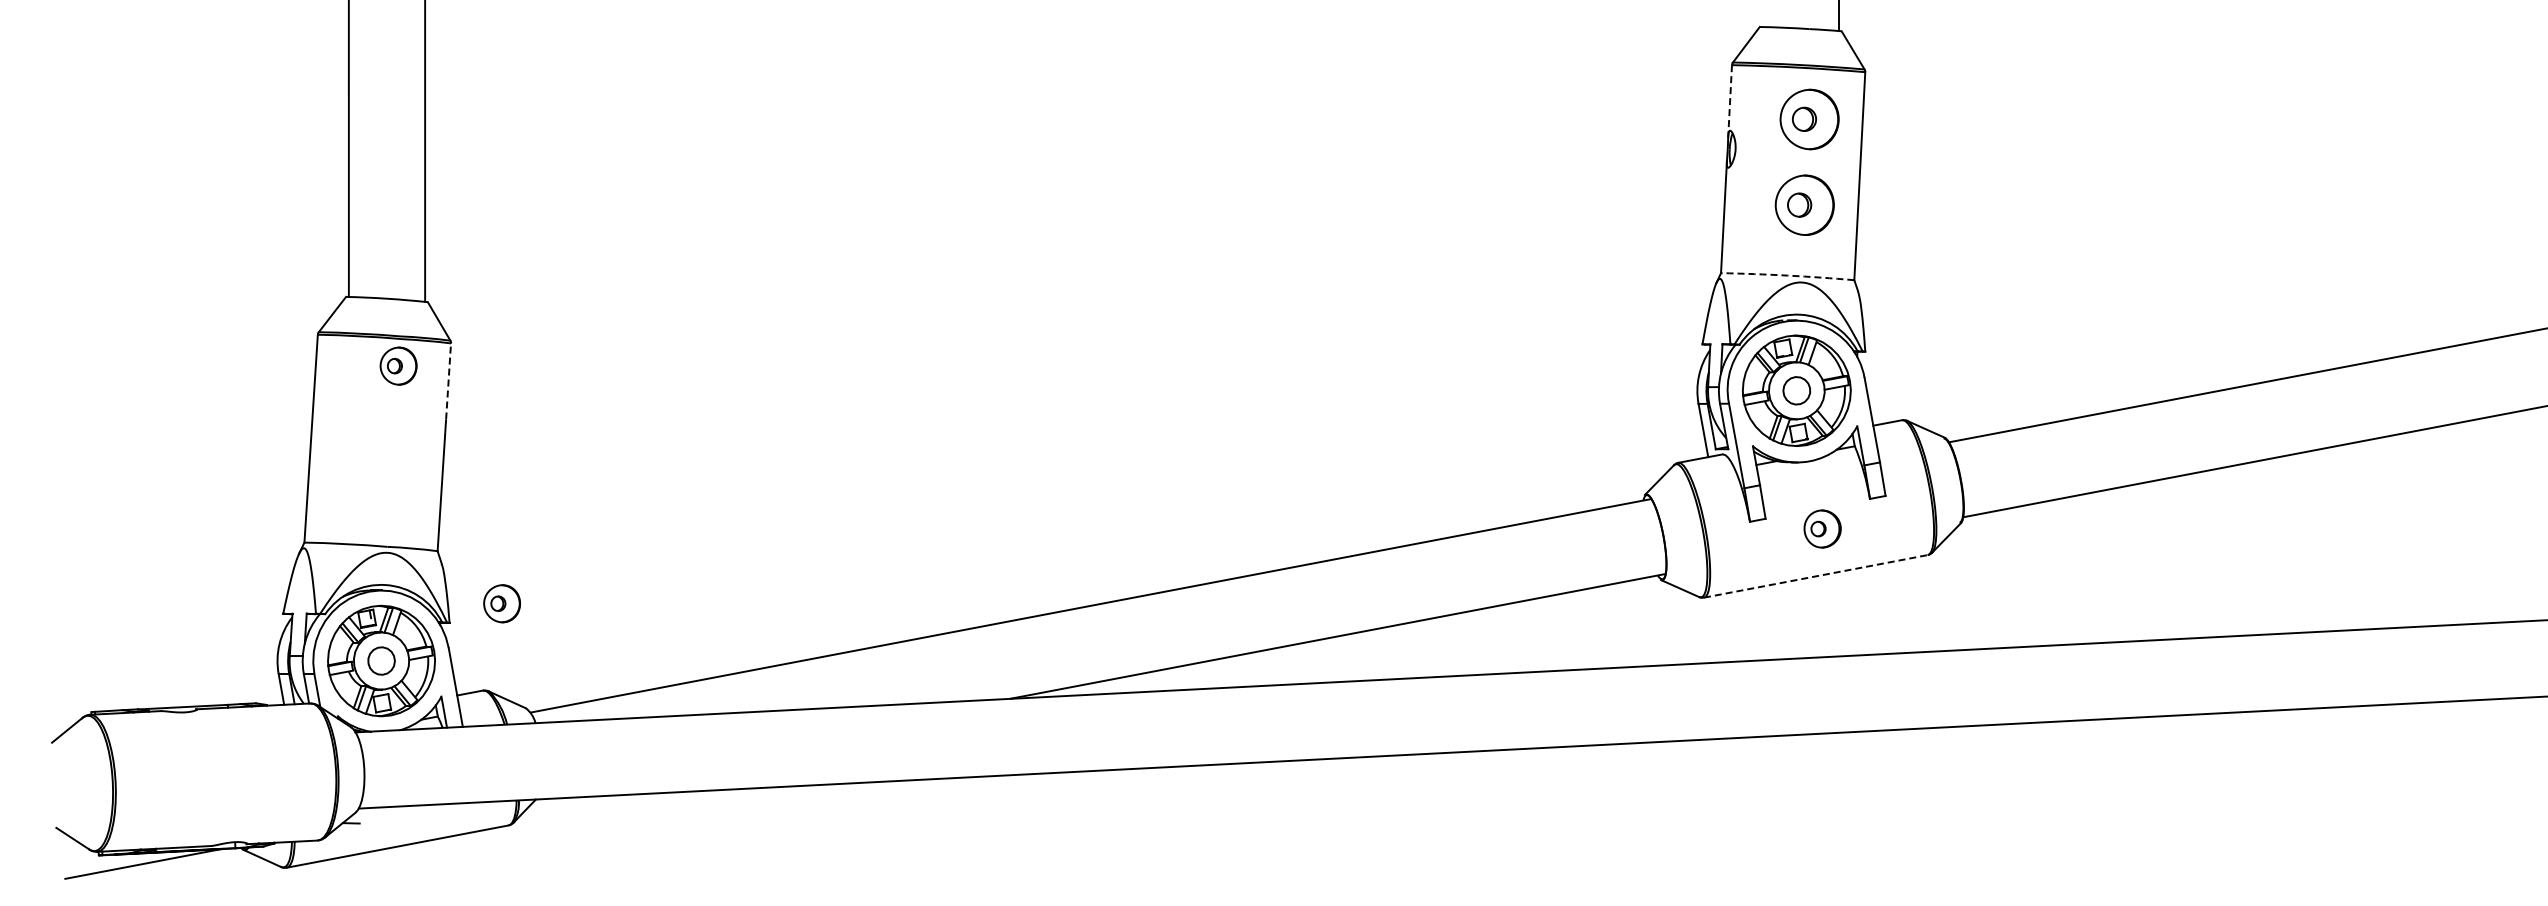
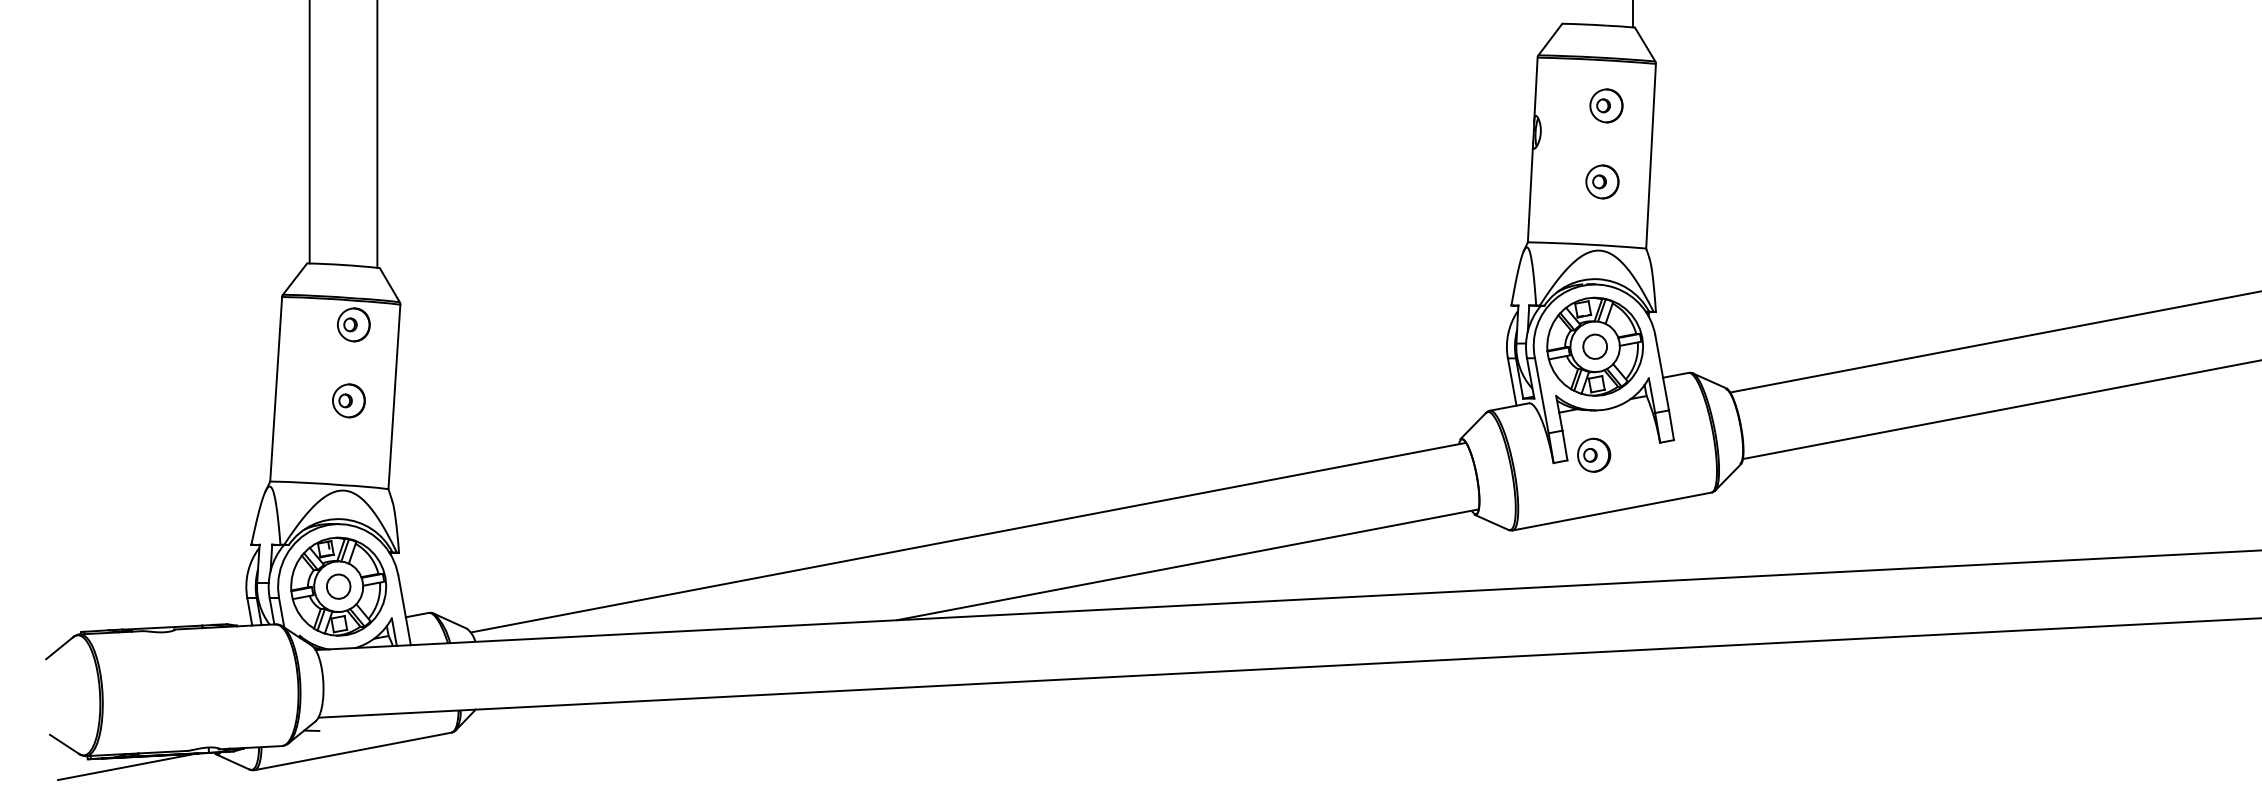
line: (1730, 101) -> (1536, 89), dashed -> solid
part: (1809, 119) -> (1606, 105), size x0.62
part: (1805, 204) -> (1602, 181), size x0.62
arc: (1787, 275) -> (1586, 244), dashed -> solid
line: (448, 380) -> (398, 337), dashed -> solid
part: (1822, 528) -> (1593, 454), moved
line: (1815, 576) -> (1611, 511), dashed -> solid
part: (501, 603) -> (348, 400), moved

